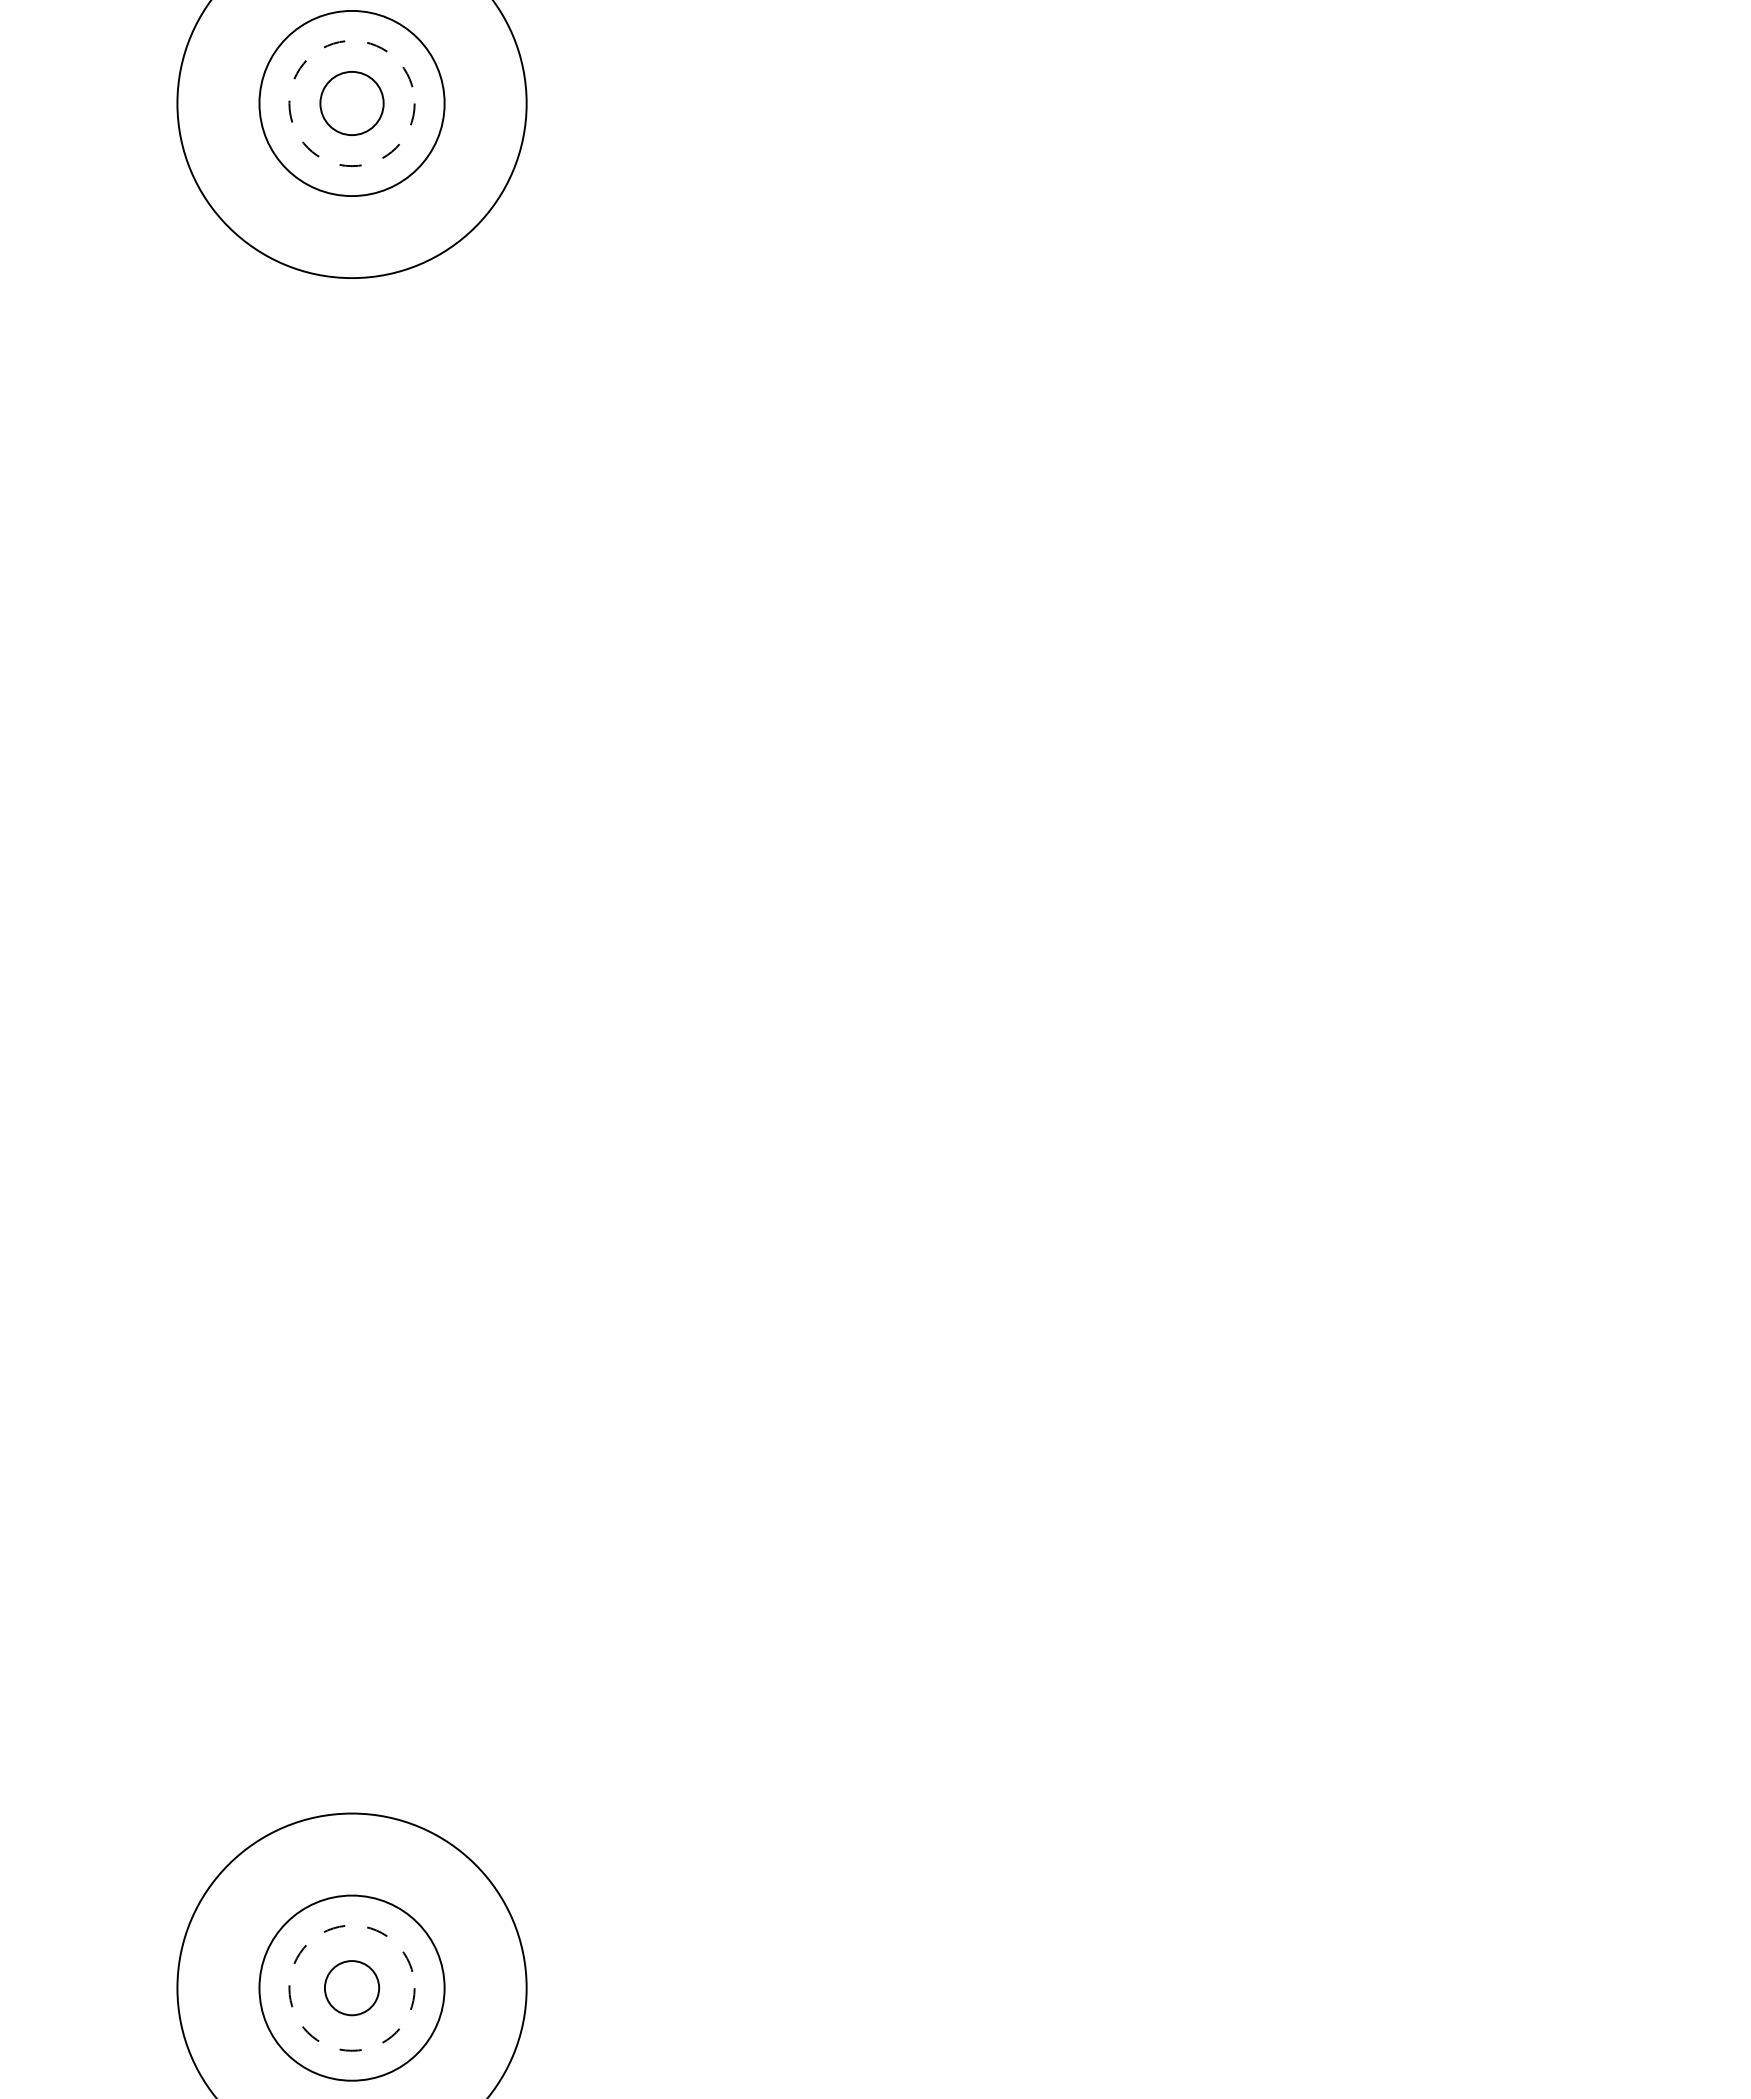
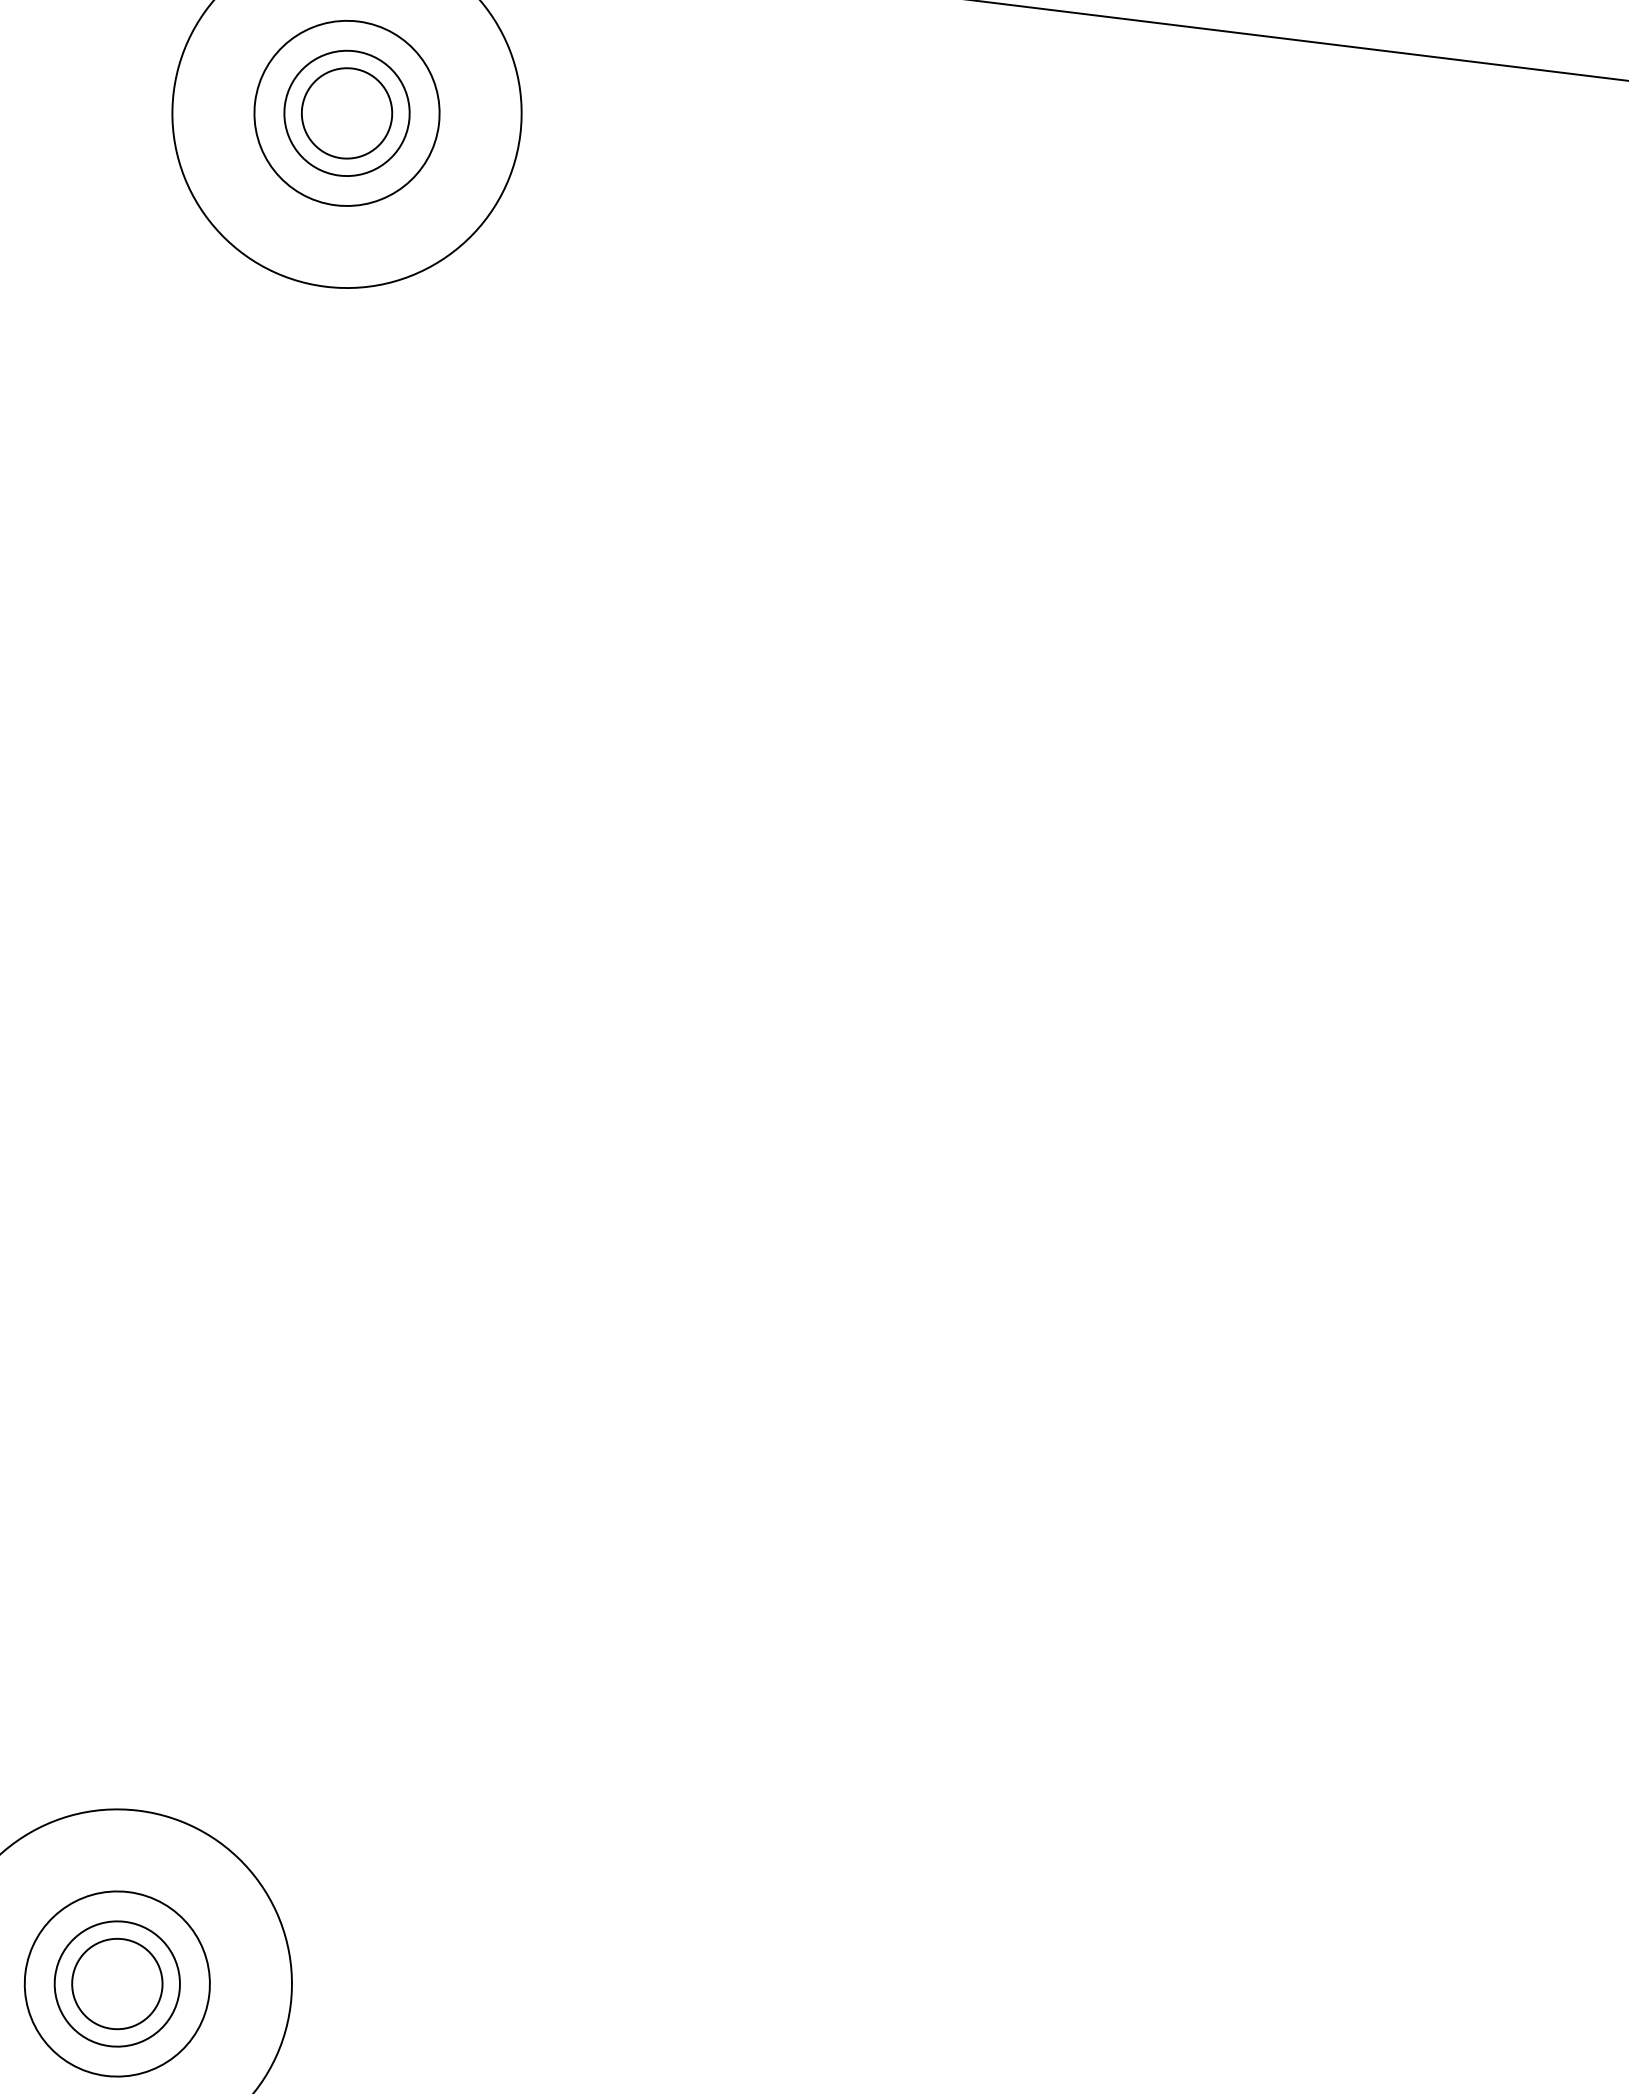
circle: (351, 103) -> (346, 113), dashed -> solid
circle: (351, 103) -> (346, 113), size x1.43
circle: (351, 1987) -> (116, 1983), dashed -> solid
circle: (351, 1987) -> (116, 1983), size x1.67

